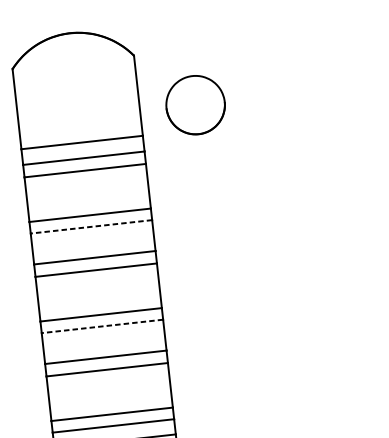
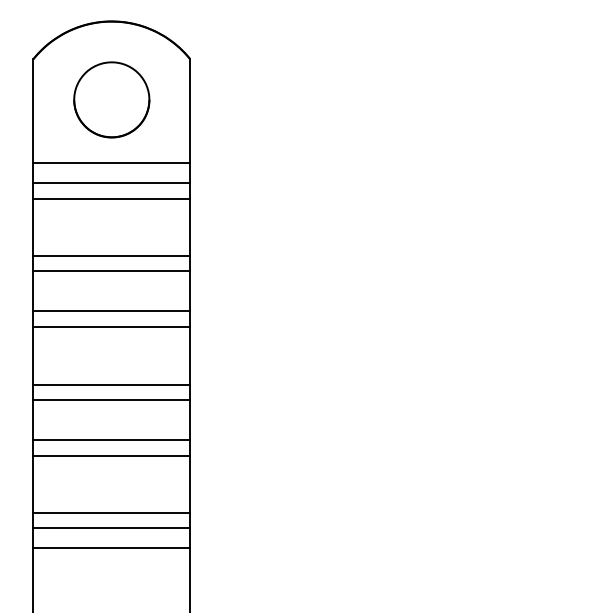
part: (195, 104) -> (111, 99), moved
line: (91, 226) -> (111, 271), dashed -> solid
line: (102, 326) -> (111, 399), dashed -> solid

